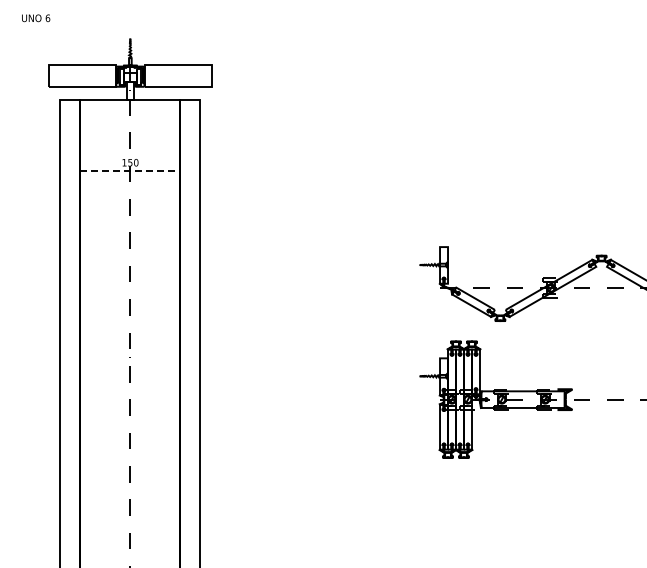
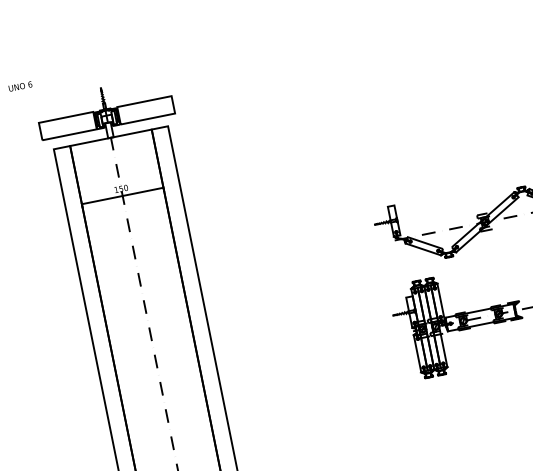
line: (130, 171) -> (122, 196), dashed -> solid

